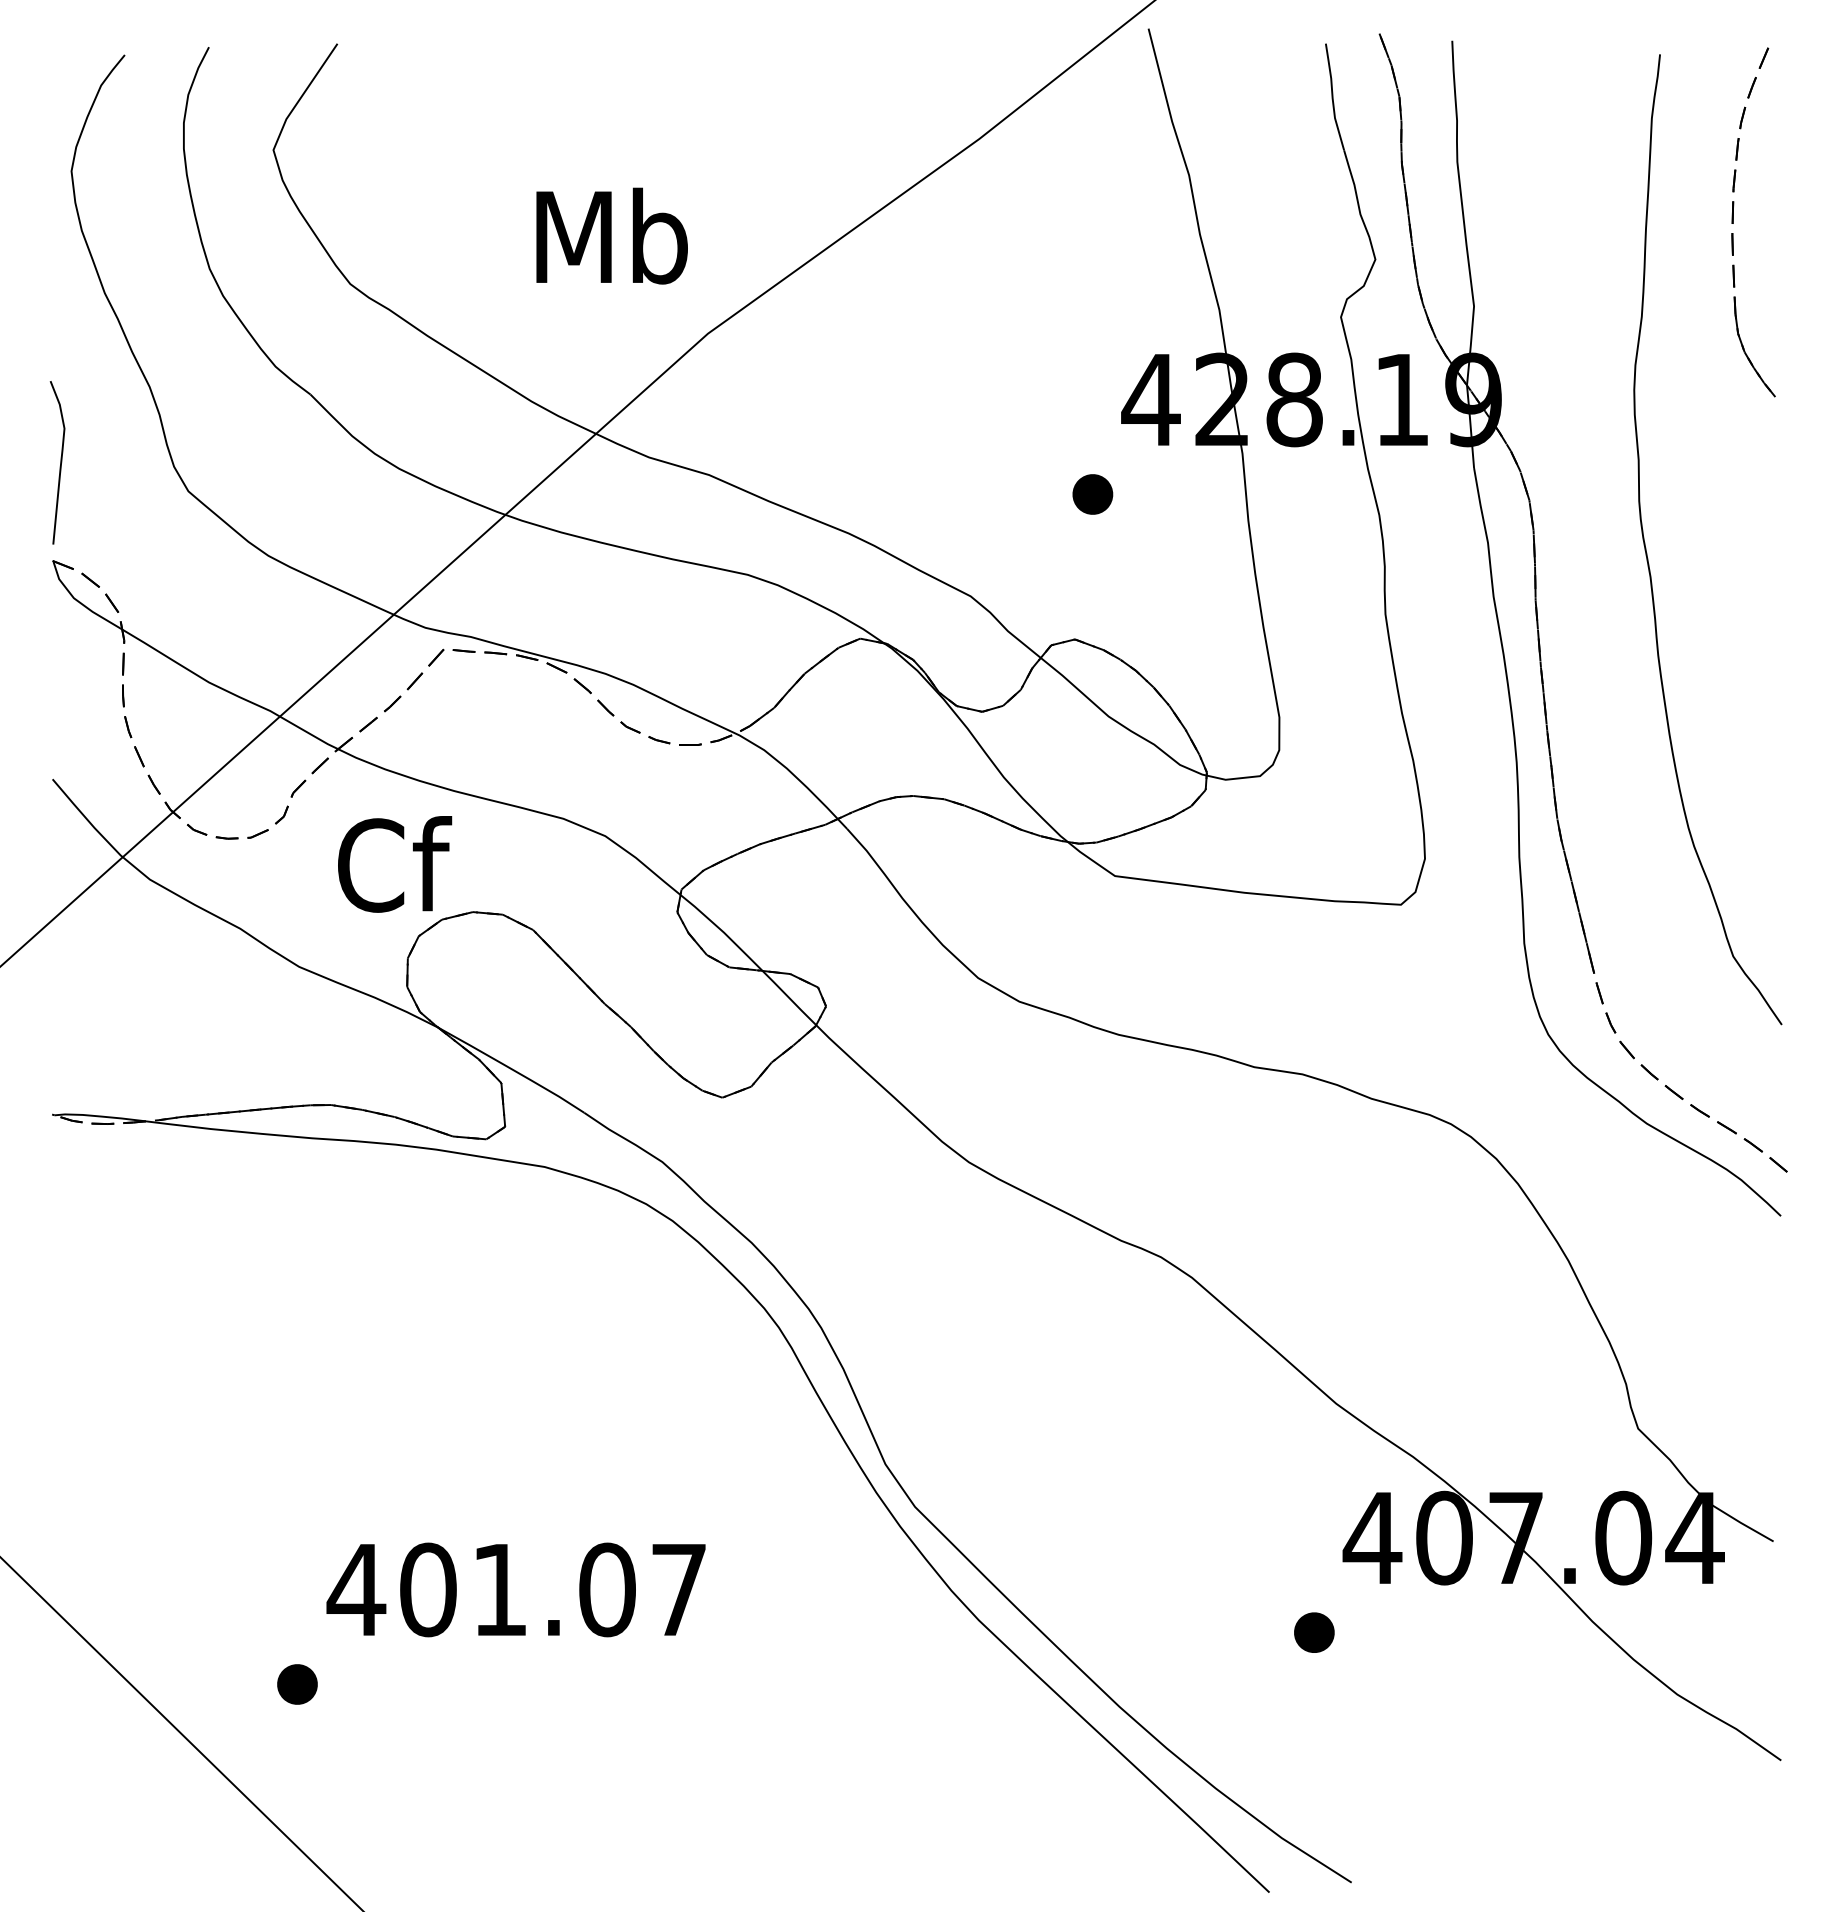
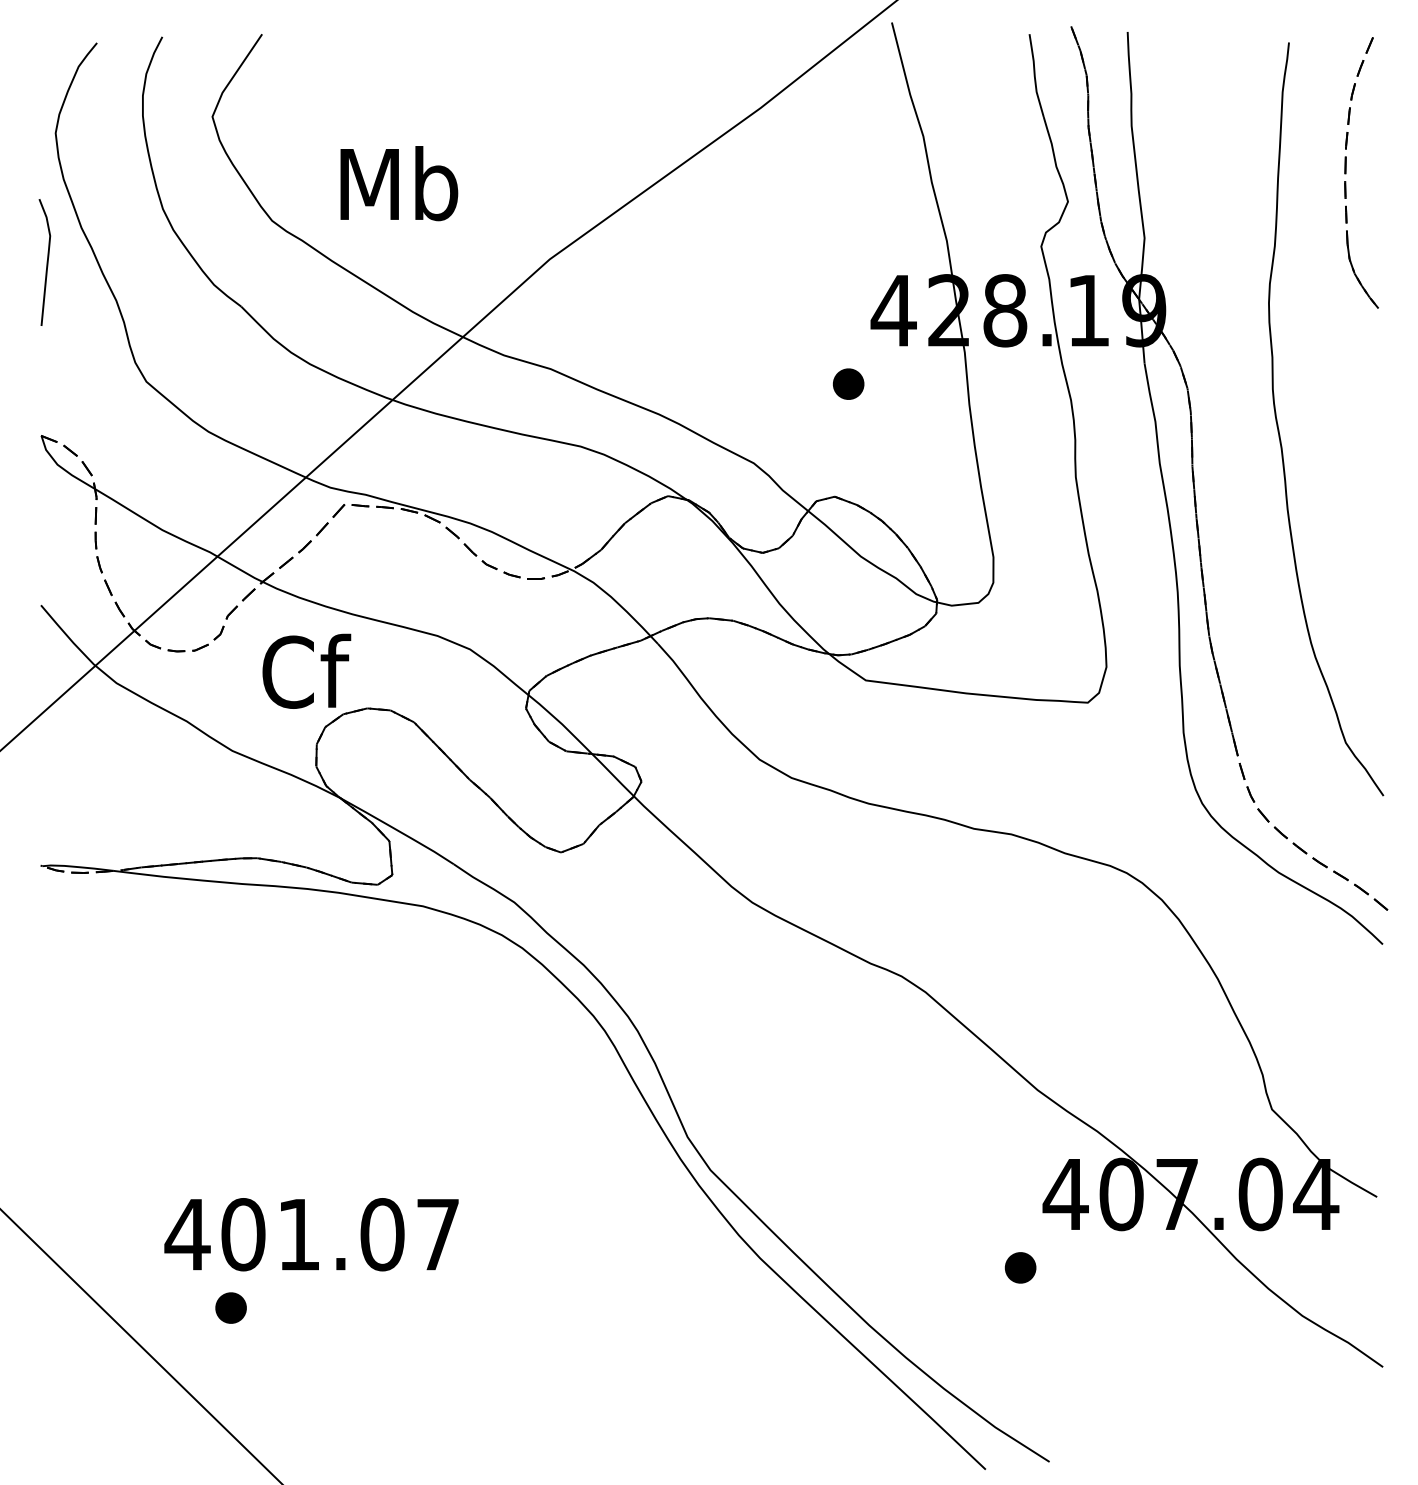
text: (611, 235) -> (398, 183), moved
curve: (60, 462) -> (47, 262), moved
text: (515, 1589) -> (311, 1234), moved

